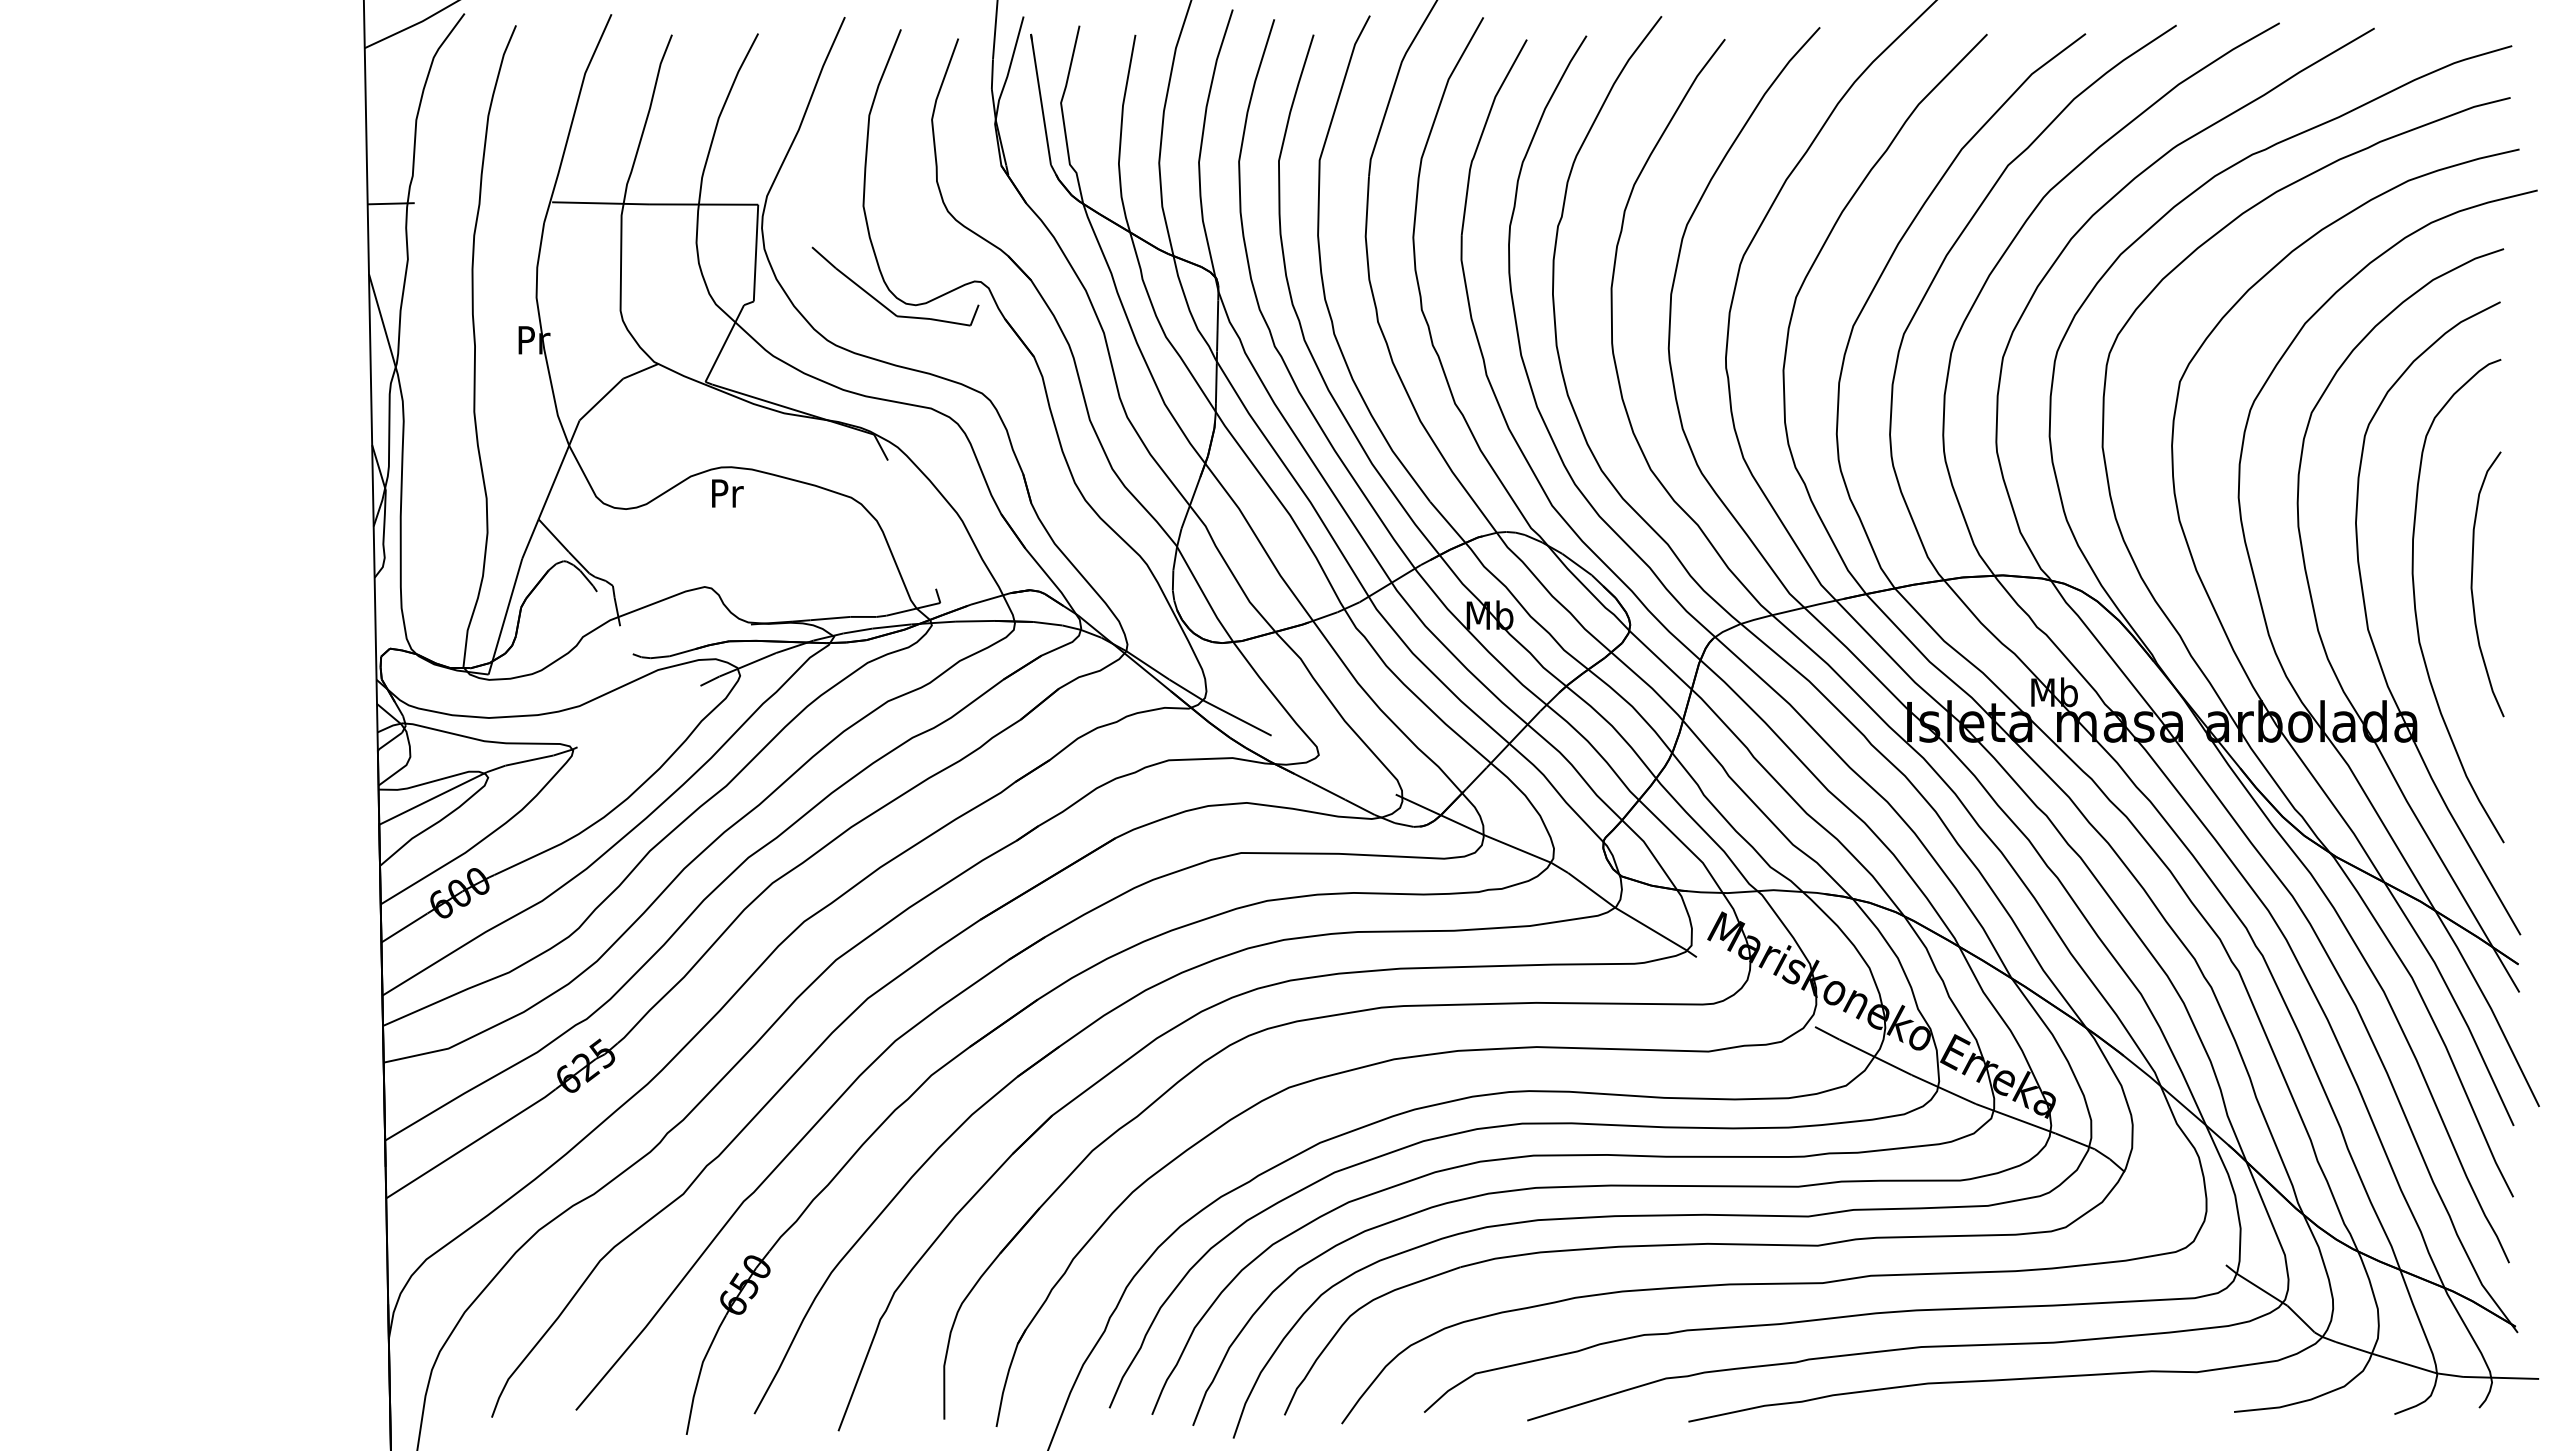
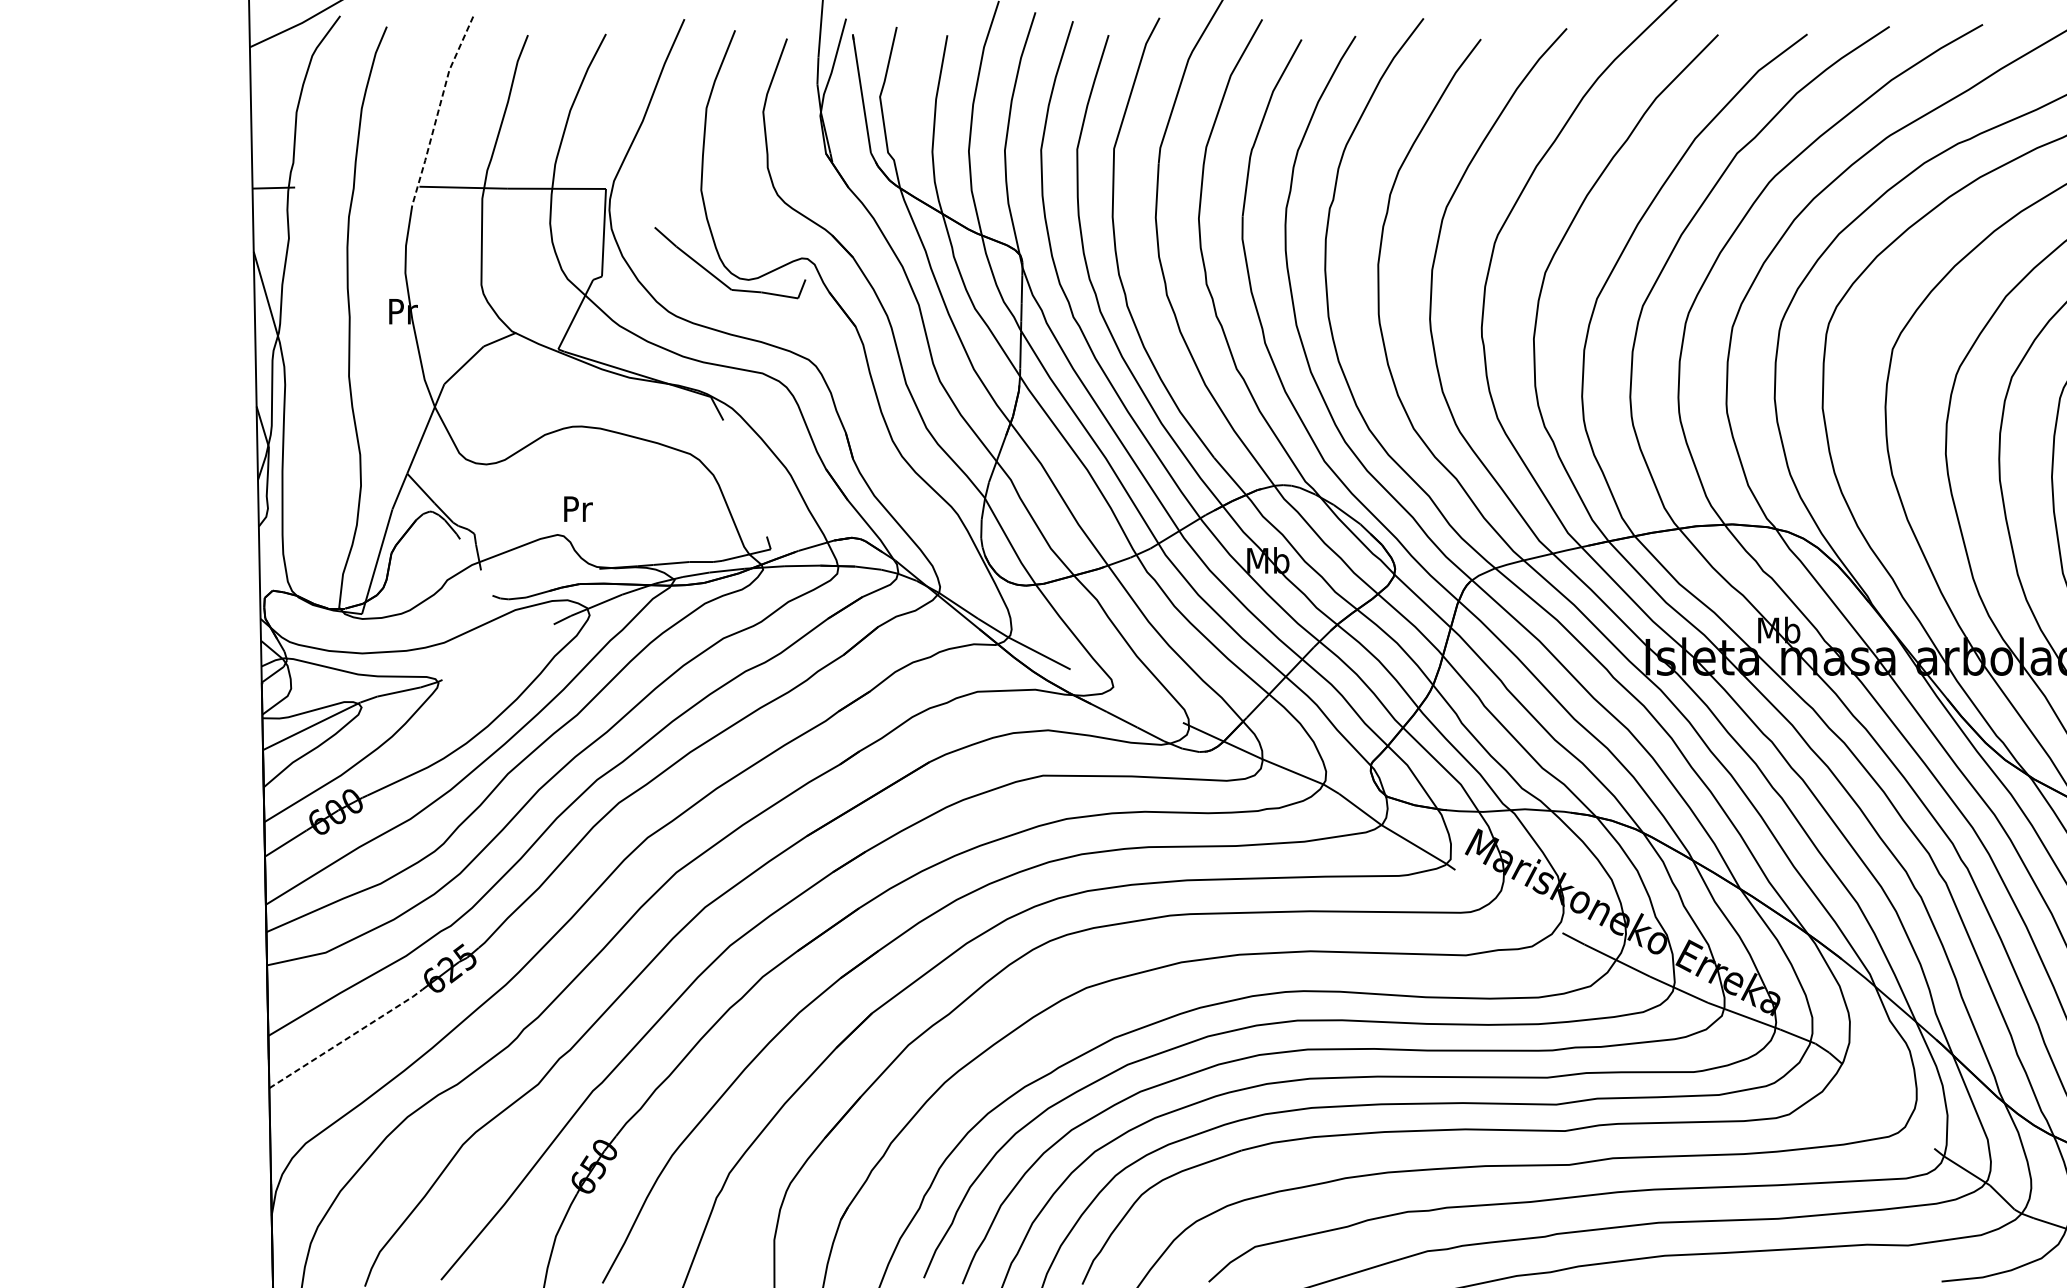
line: (573, 117) -> (438, 110), solid -> dashed
text: (727, 493) -> (578, 509), moved
line: (471, 1143) -> (346, 1038), solid -> dashed

